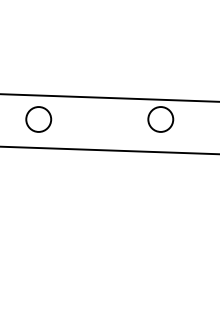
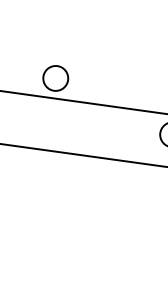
circle: (38, 119) -> (55, 78), moved

